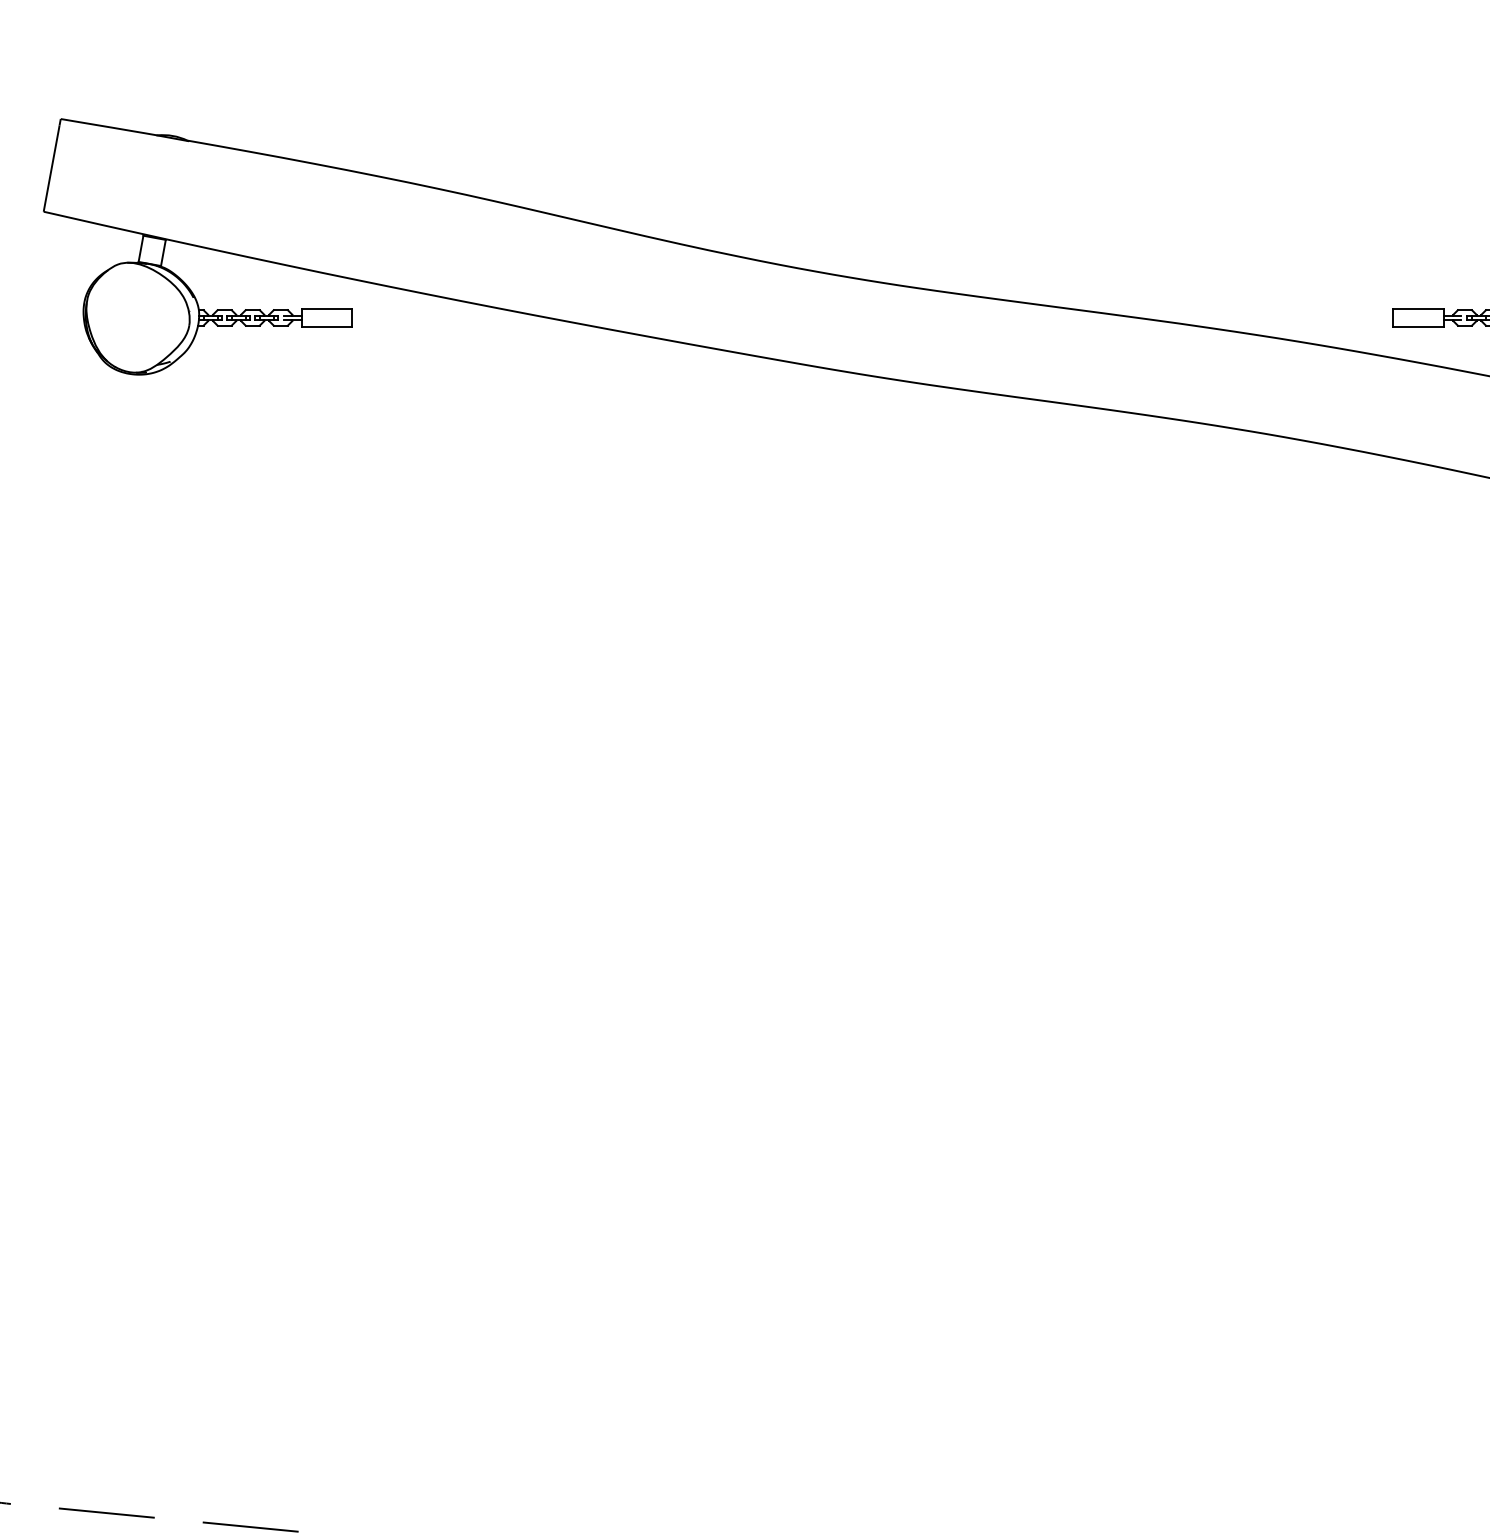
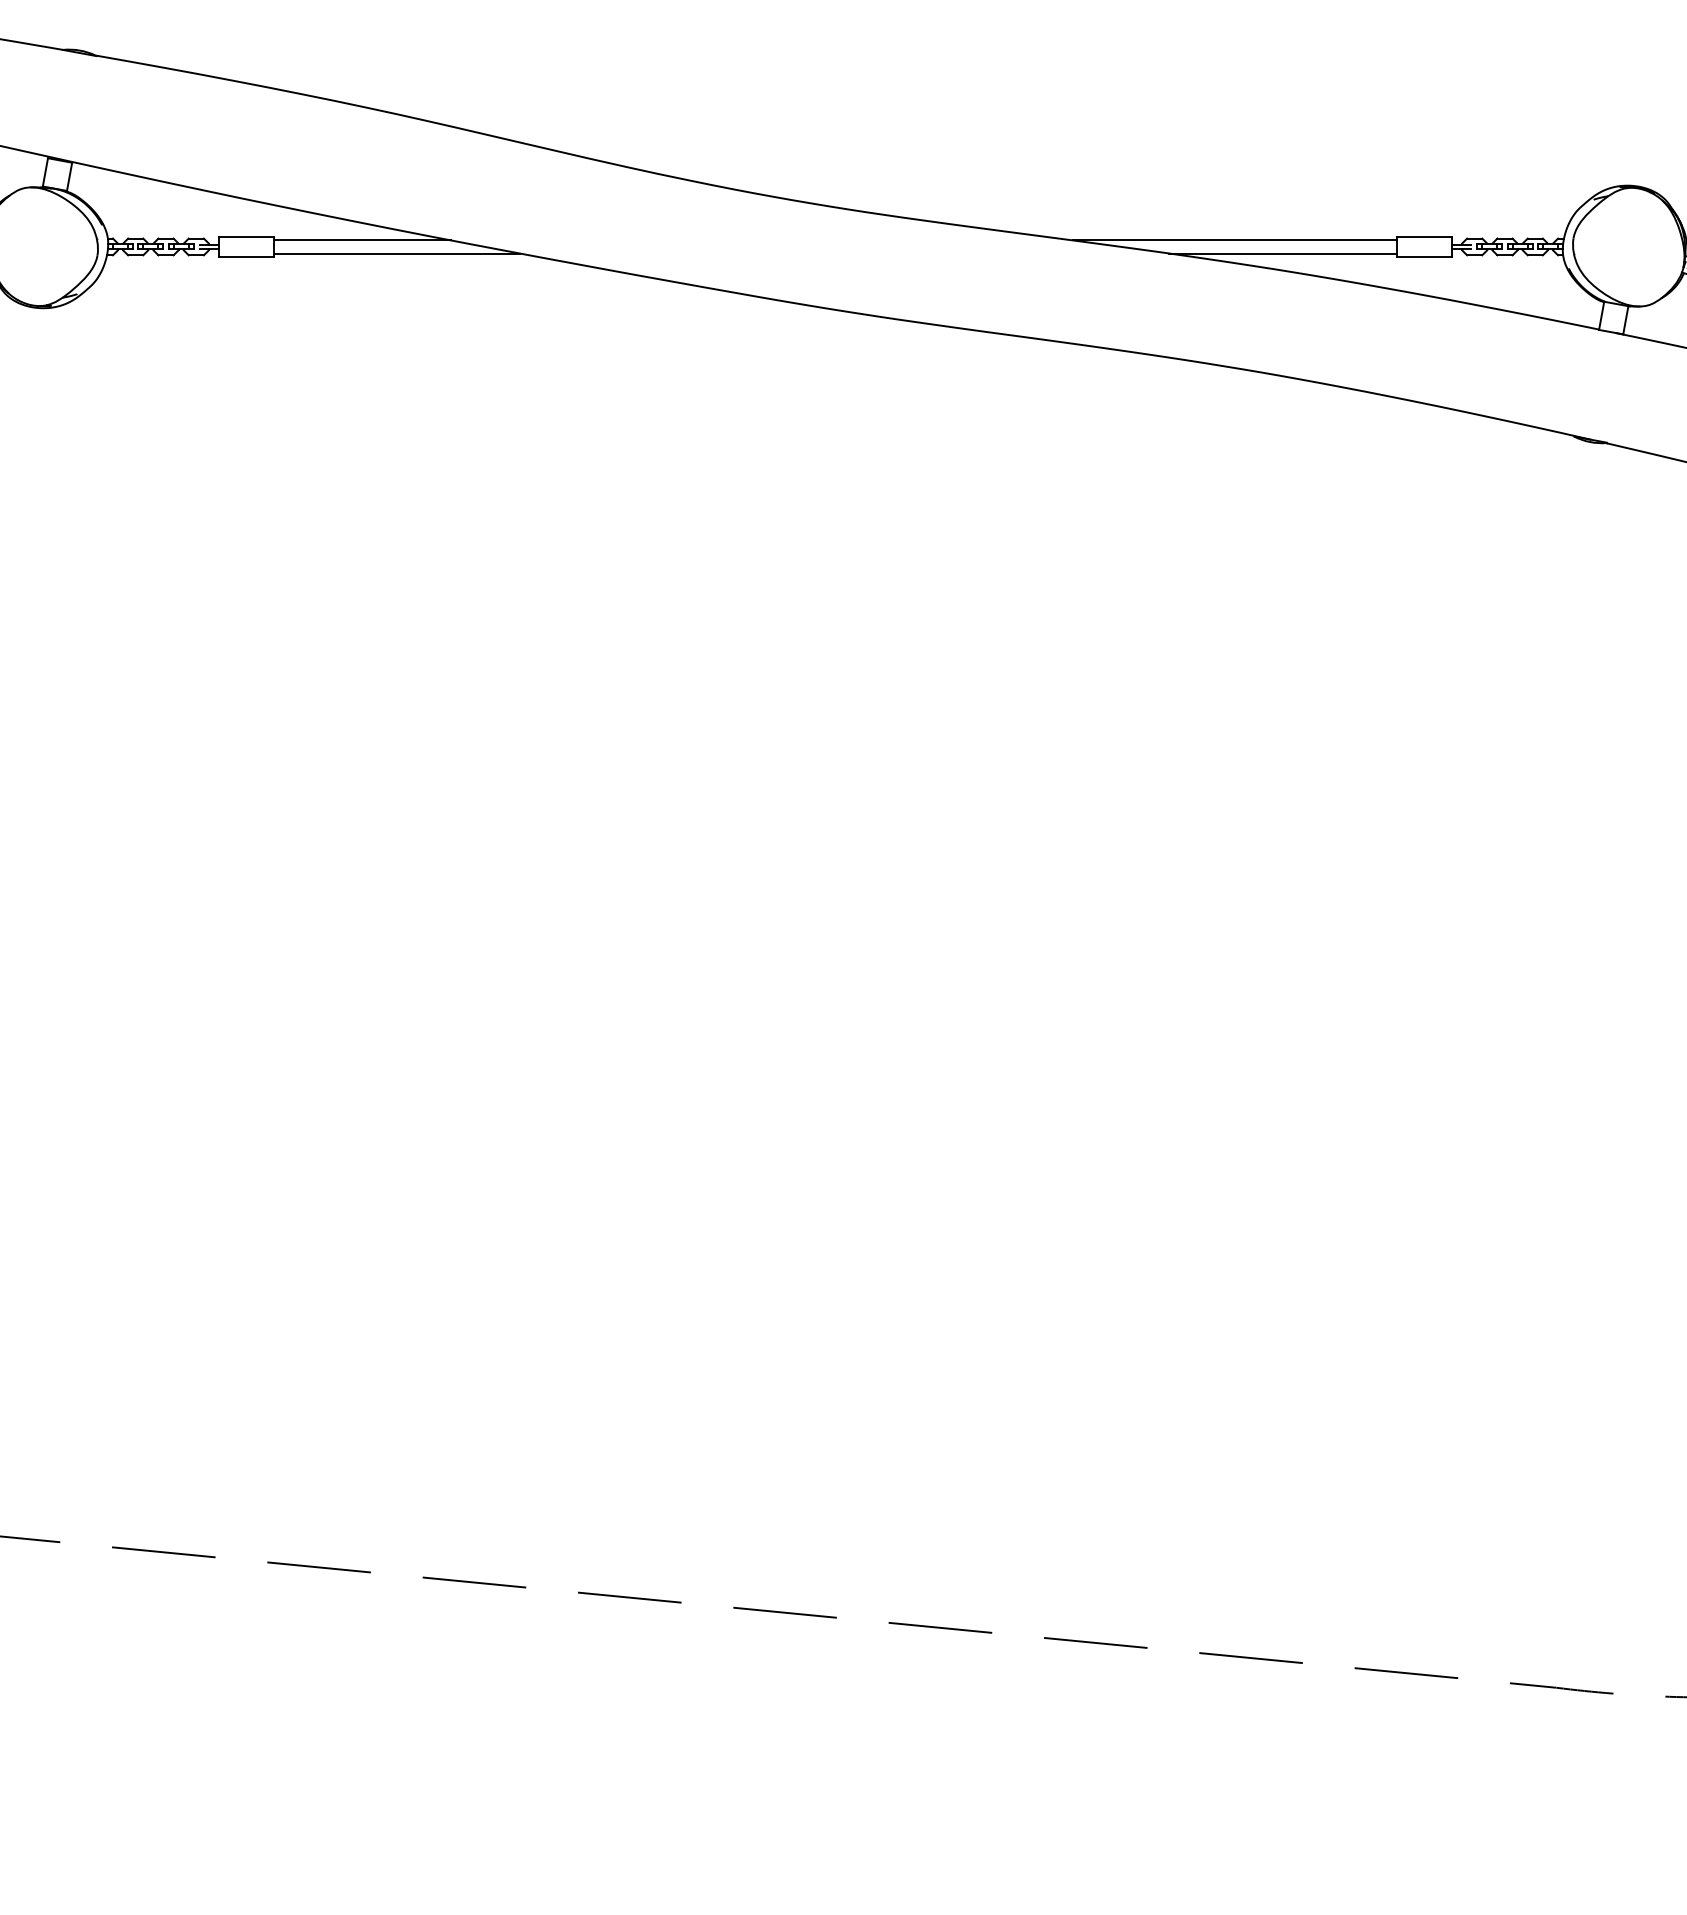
line: (433, 311) -> (361, 240), added
line: (1242, 311) -> (1234, 240), added
line: (466, 323) -> (396, 253), added
line: (1287, 323) -> (1283, 253), added

